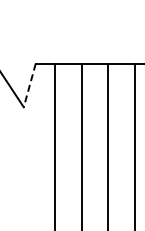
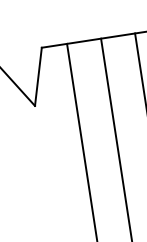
line: (29, 85) -> (38, 76), dashed -> solid

